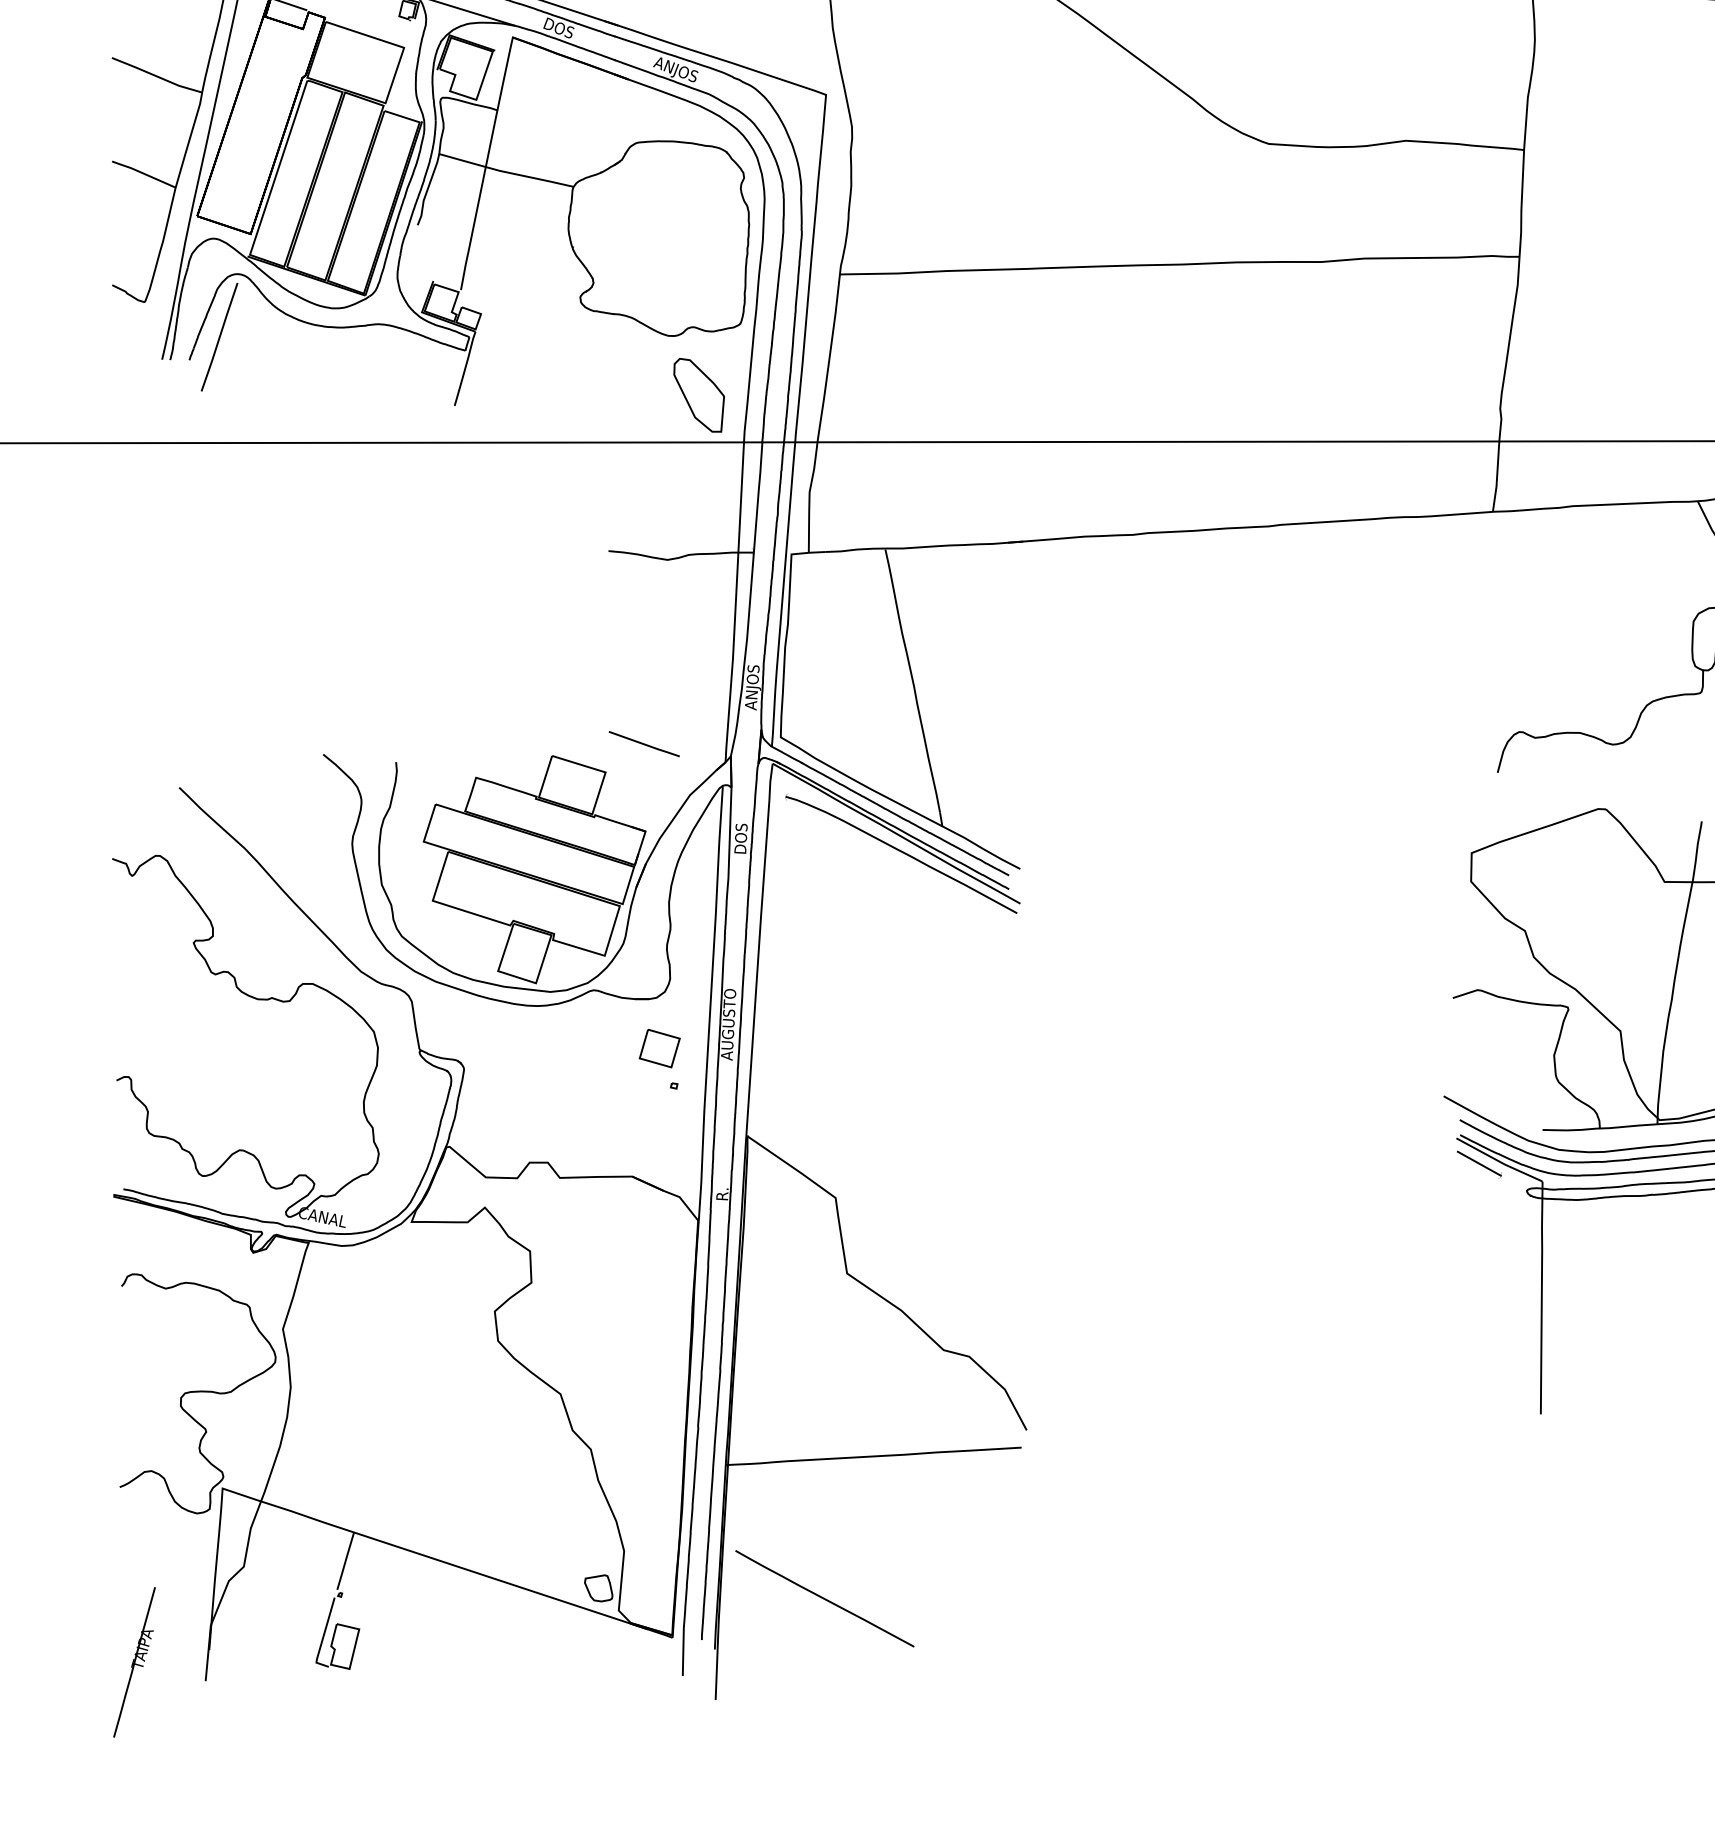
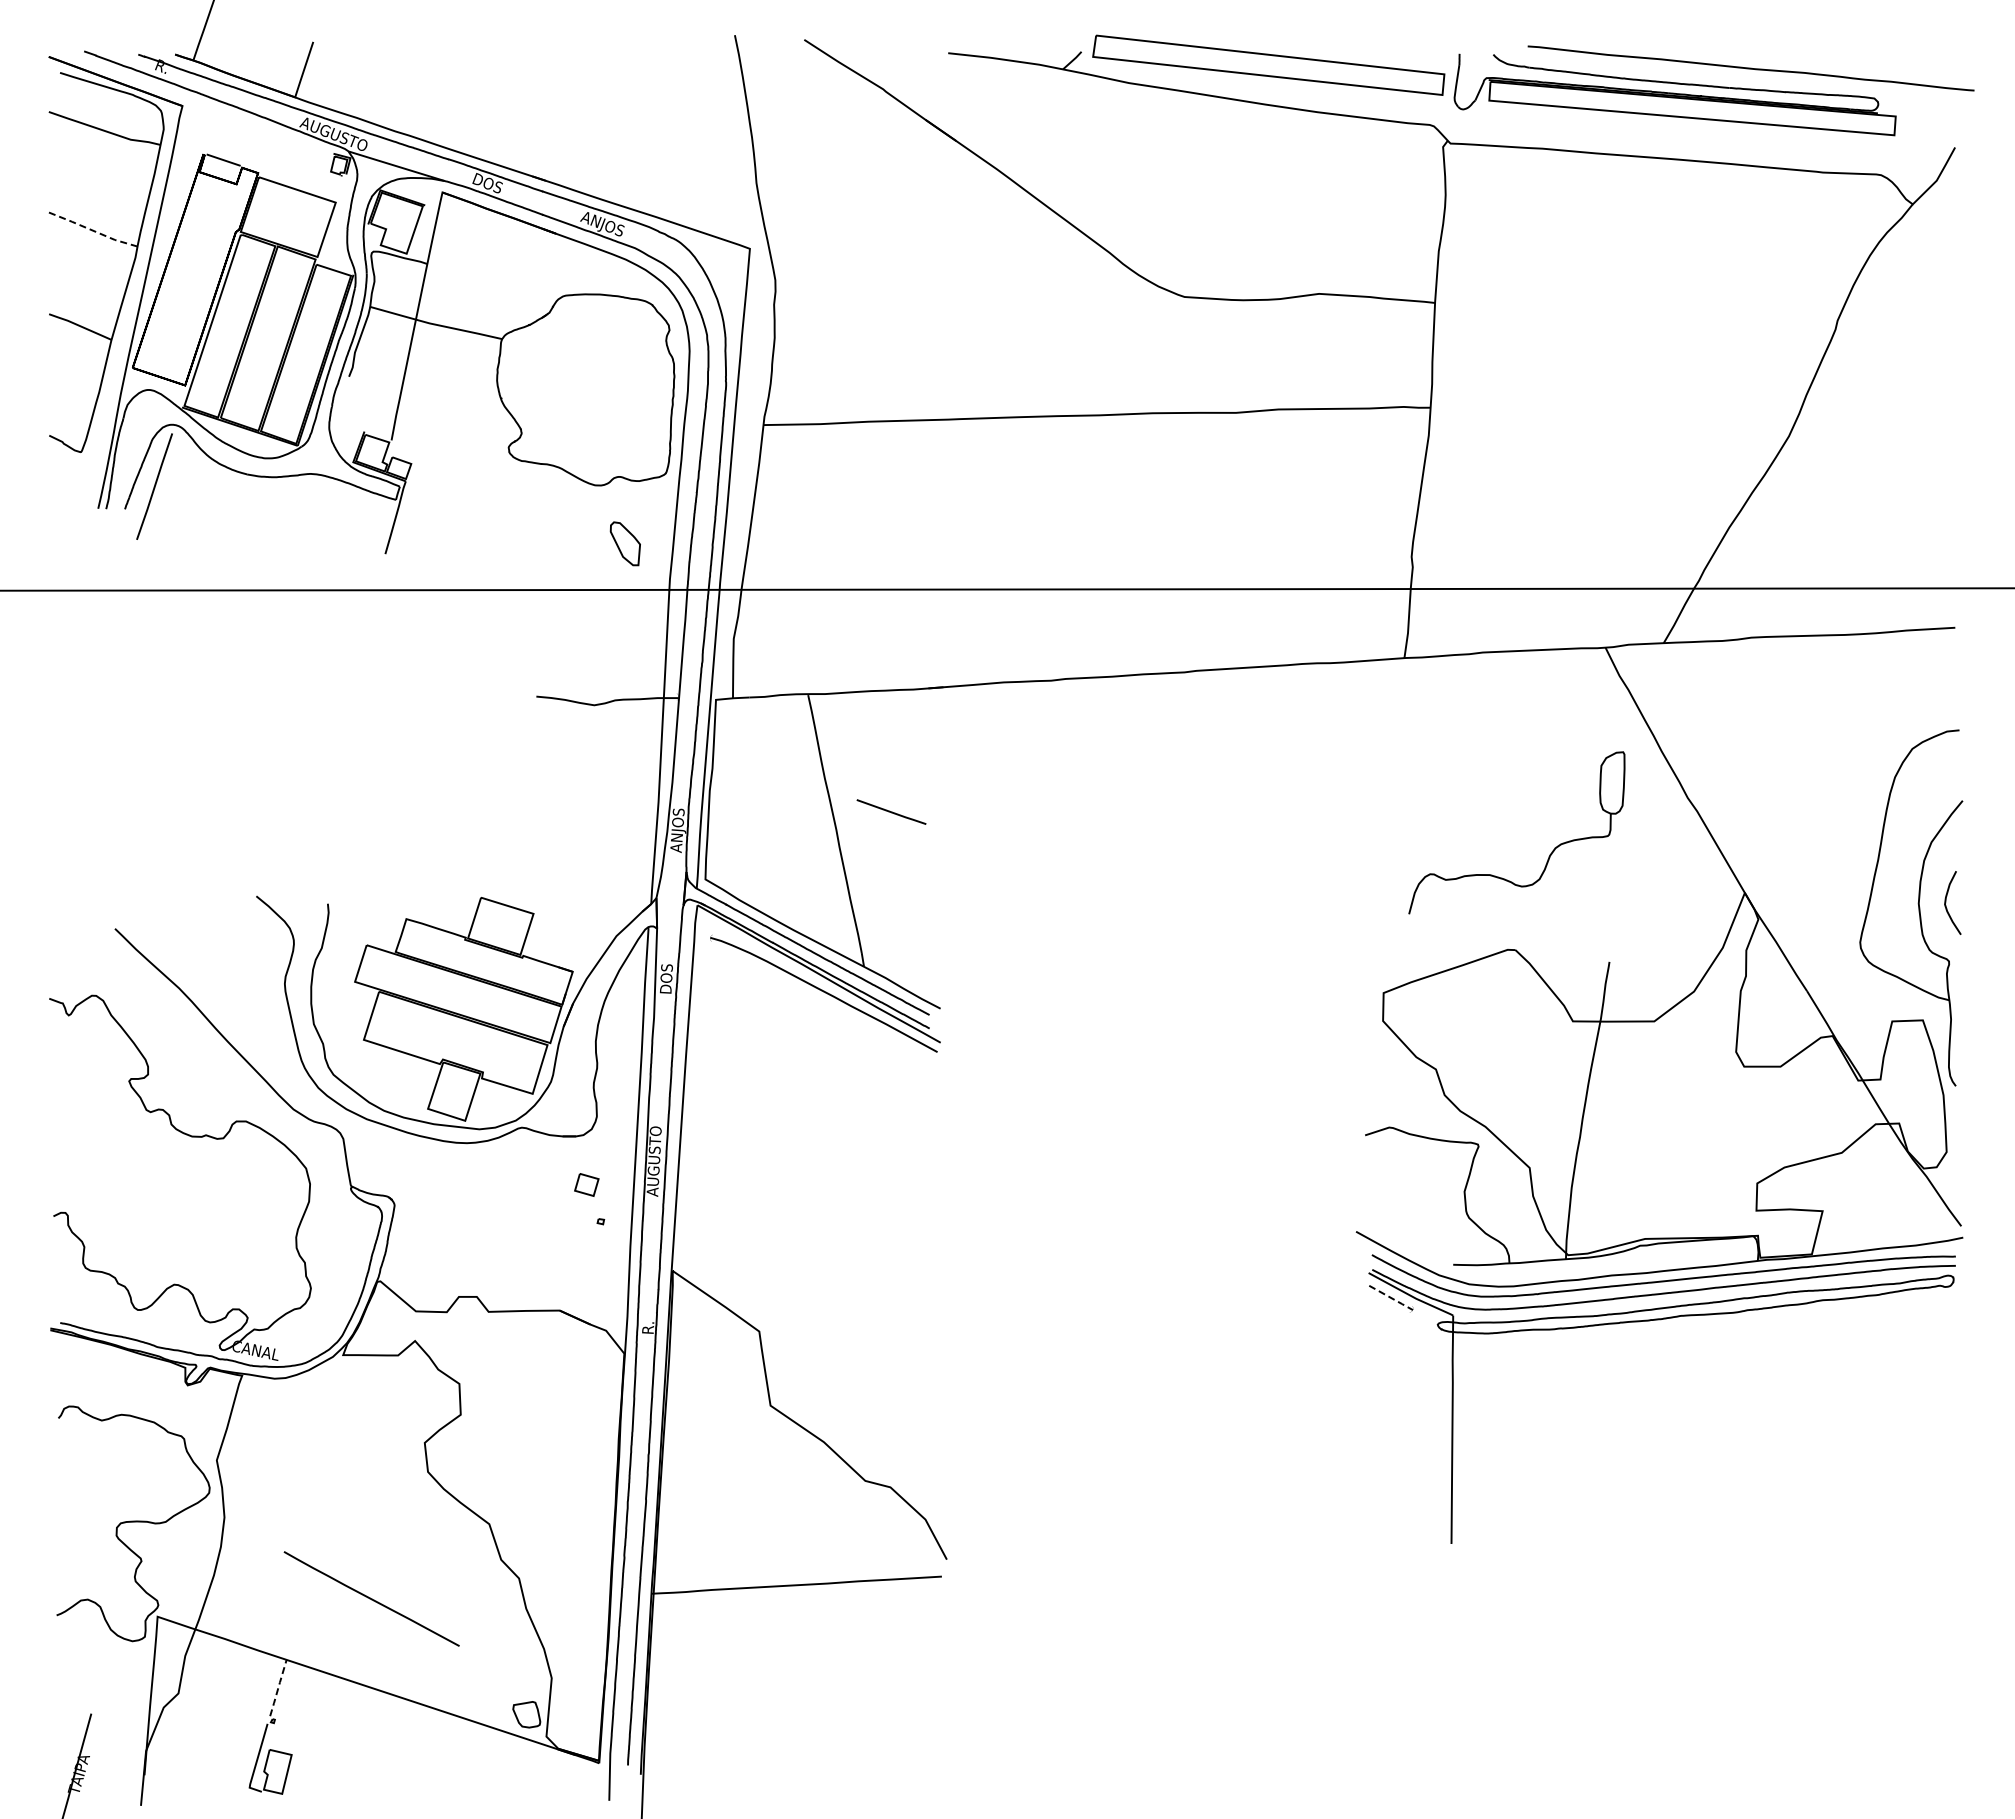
line: (157, 76) -> (93, 230), solid -> dashed
part: (699, 395) -> (625, 543), size x0.6
line: (644, 743) -> (891, 811), moved
part: (659, 1048) -> (586, 1184), size x0.6
line: (1479, 1164) -> (1391, 1298), solid -> dashed
line: (345, 1561) -> (278, 1688), solid -> dashed
line: (824, 1598) -> (371, 1598), moved

